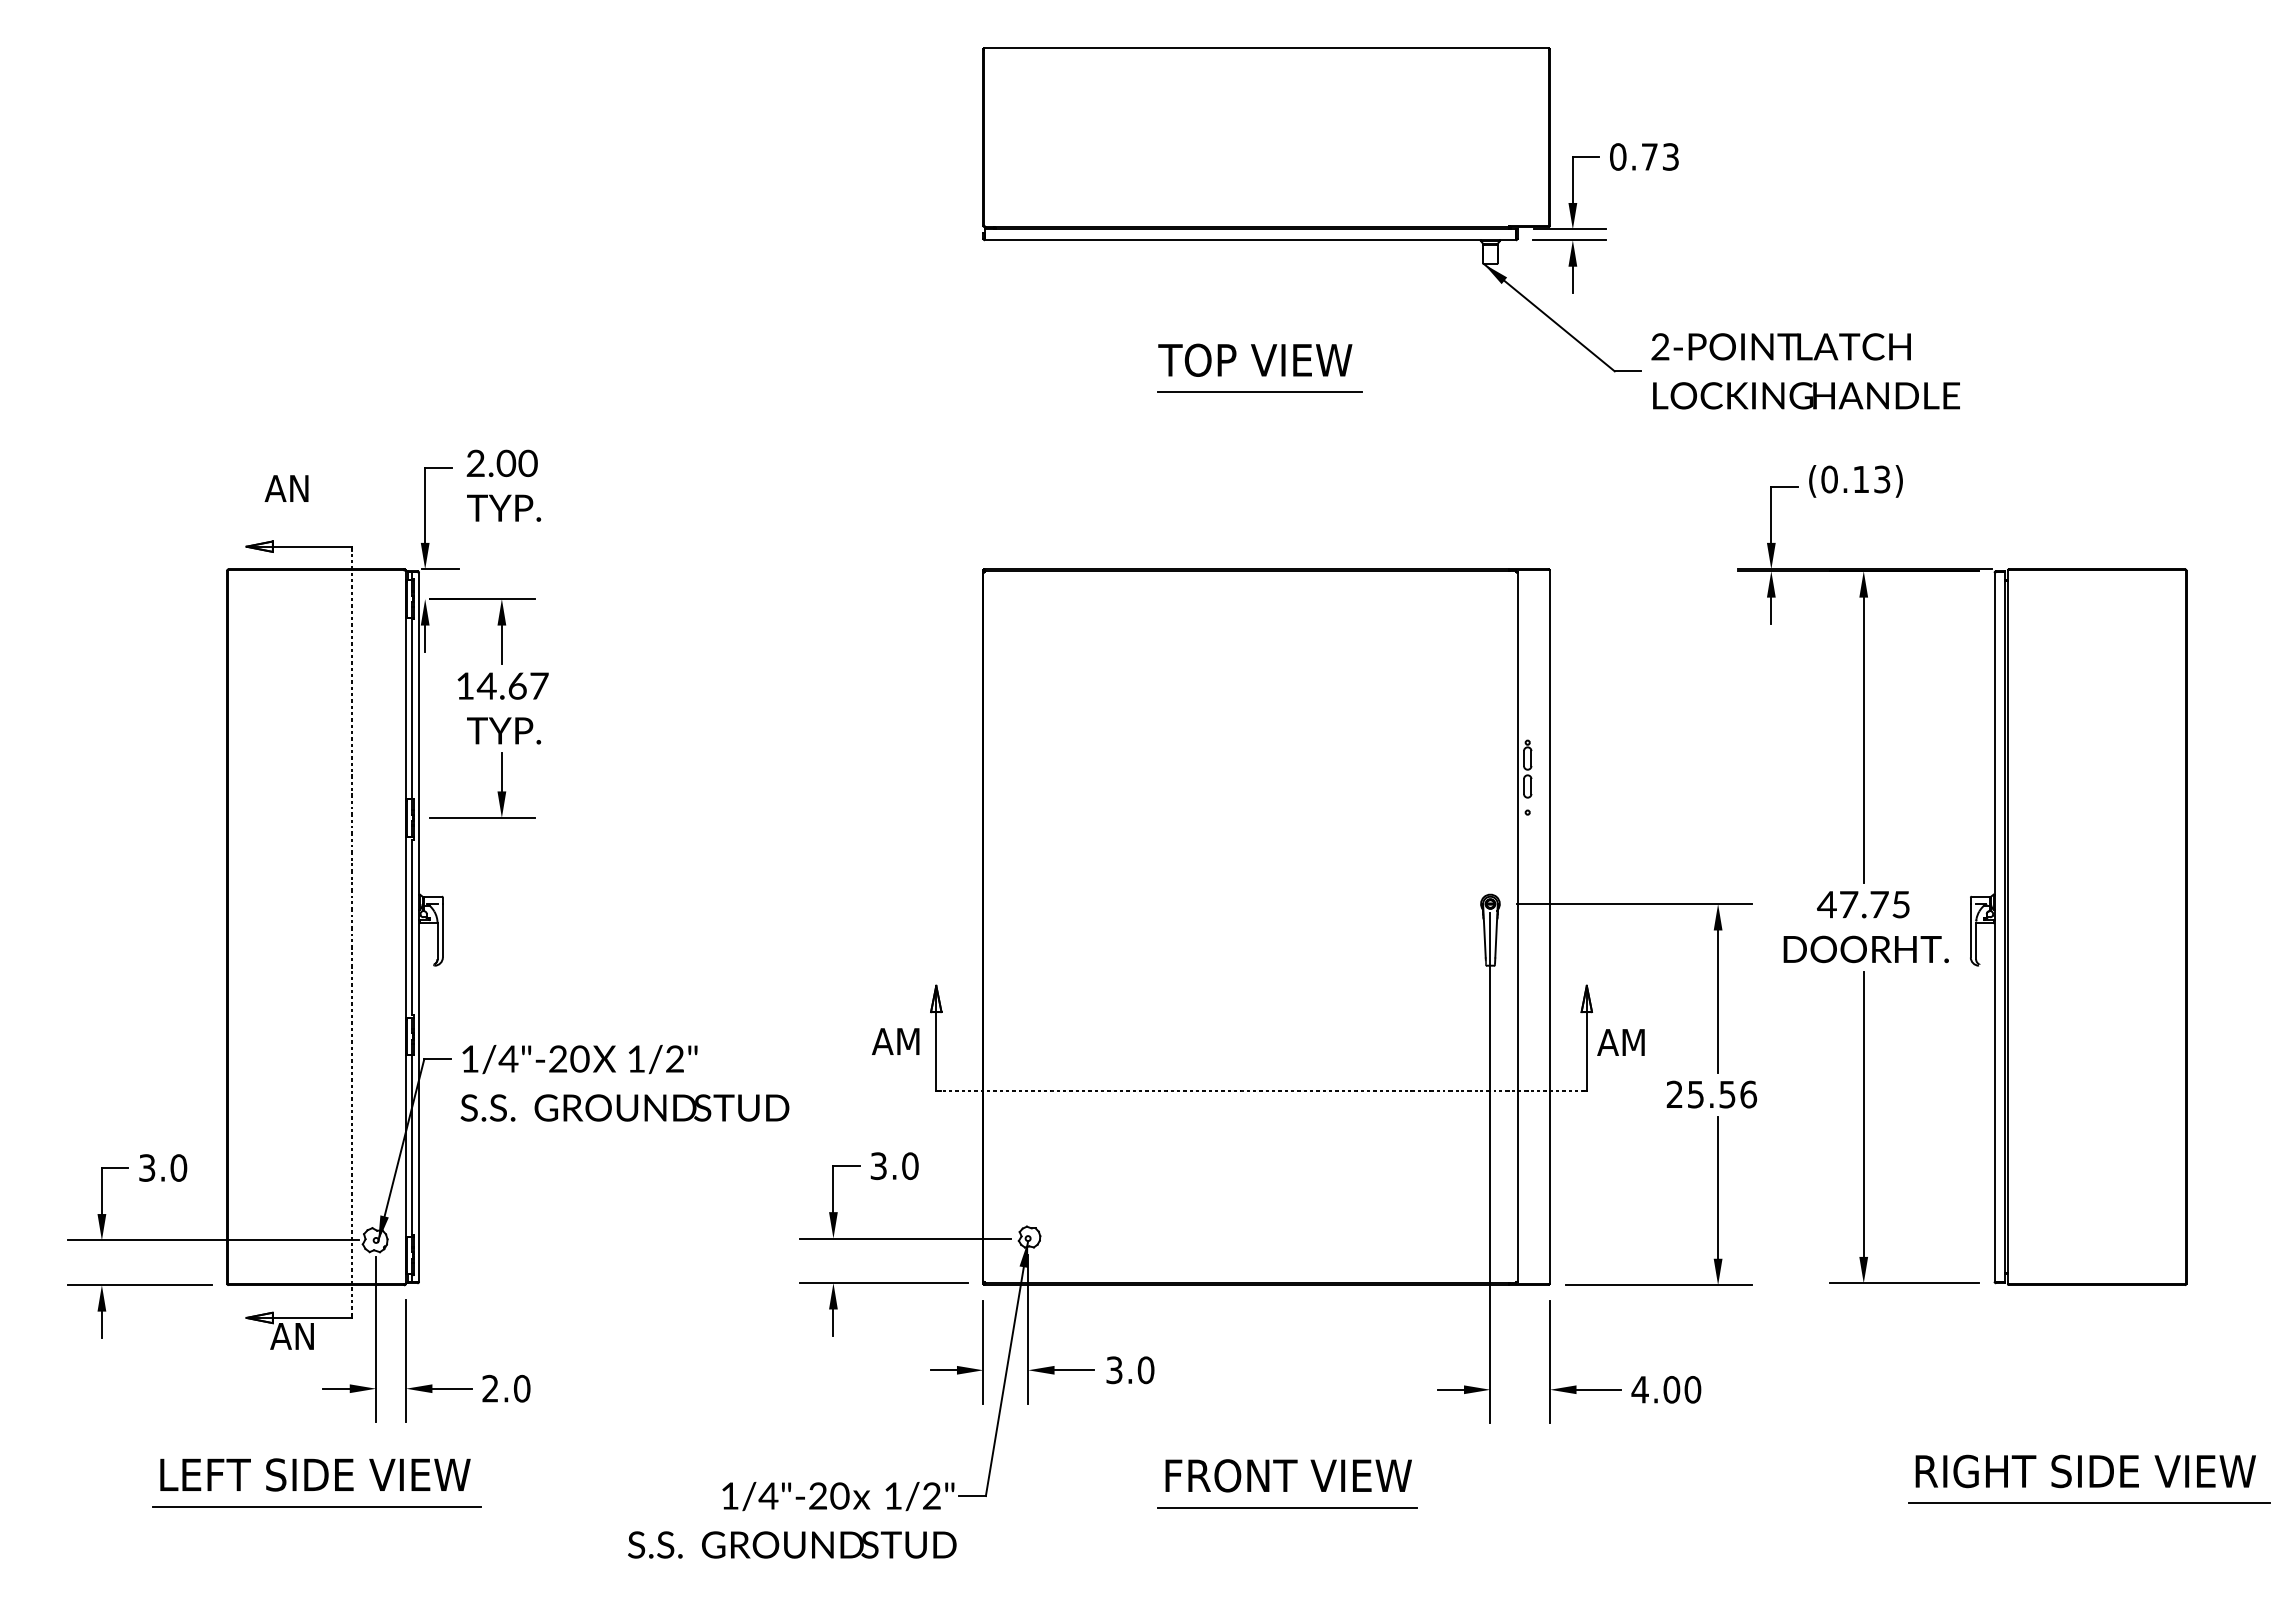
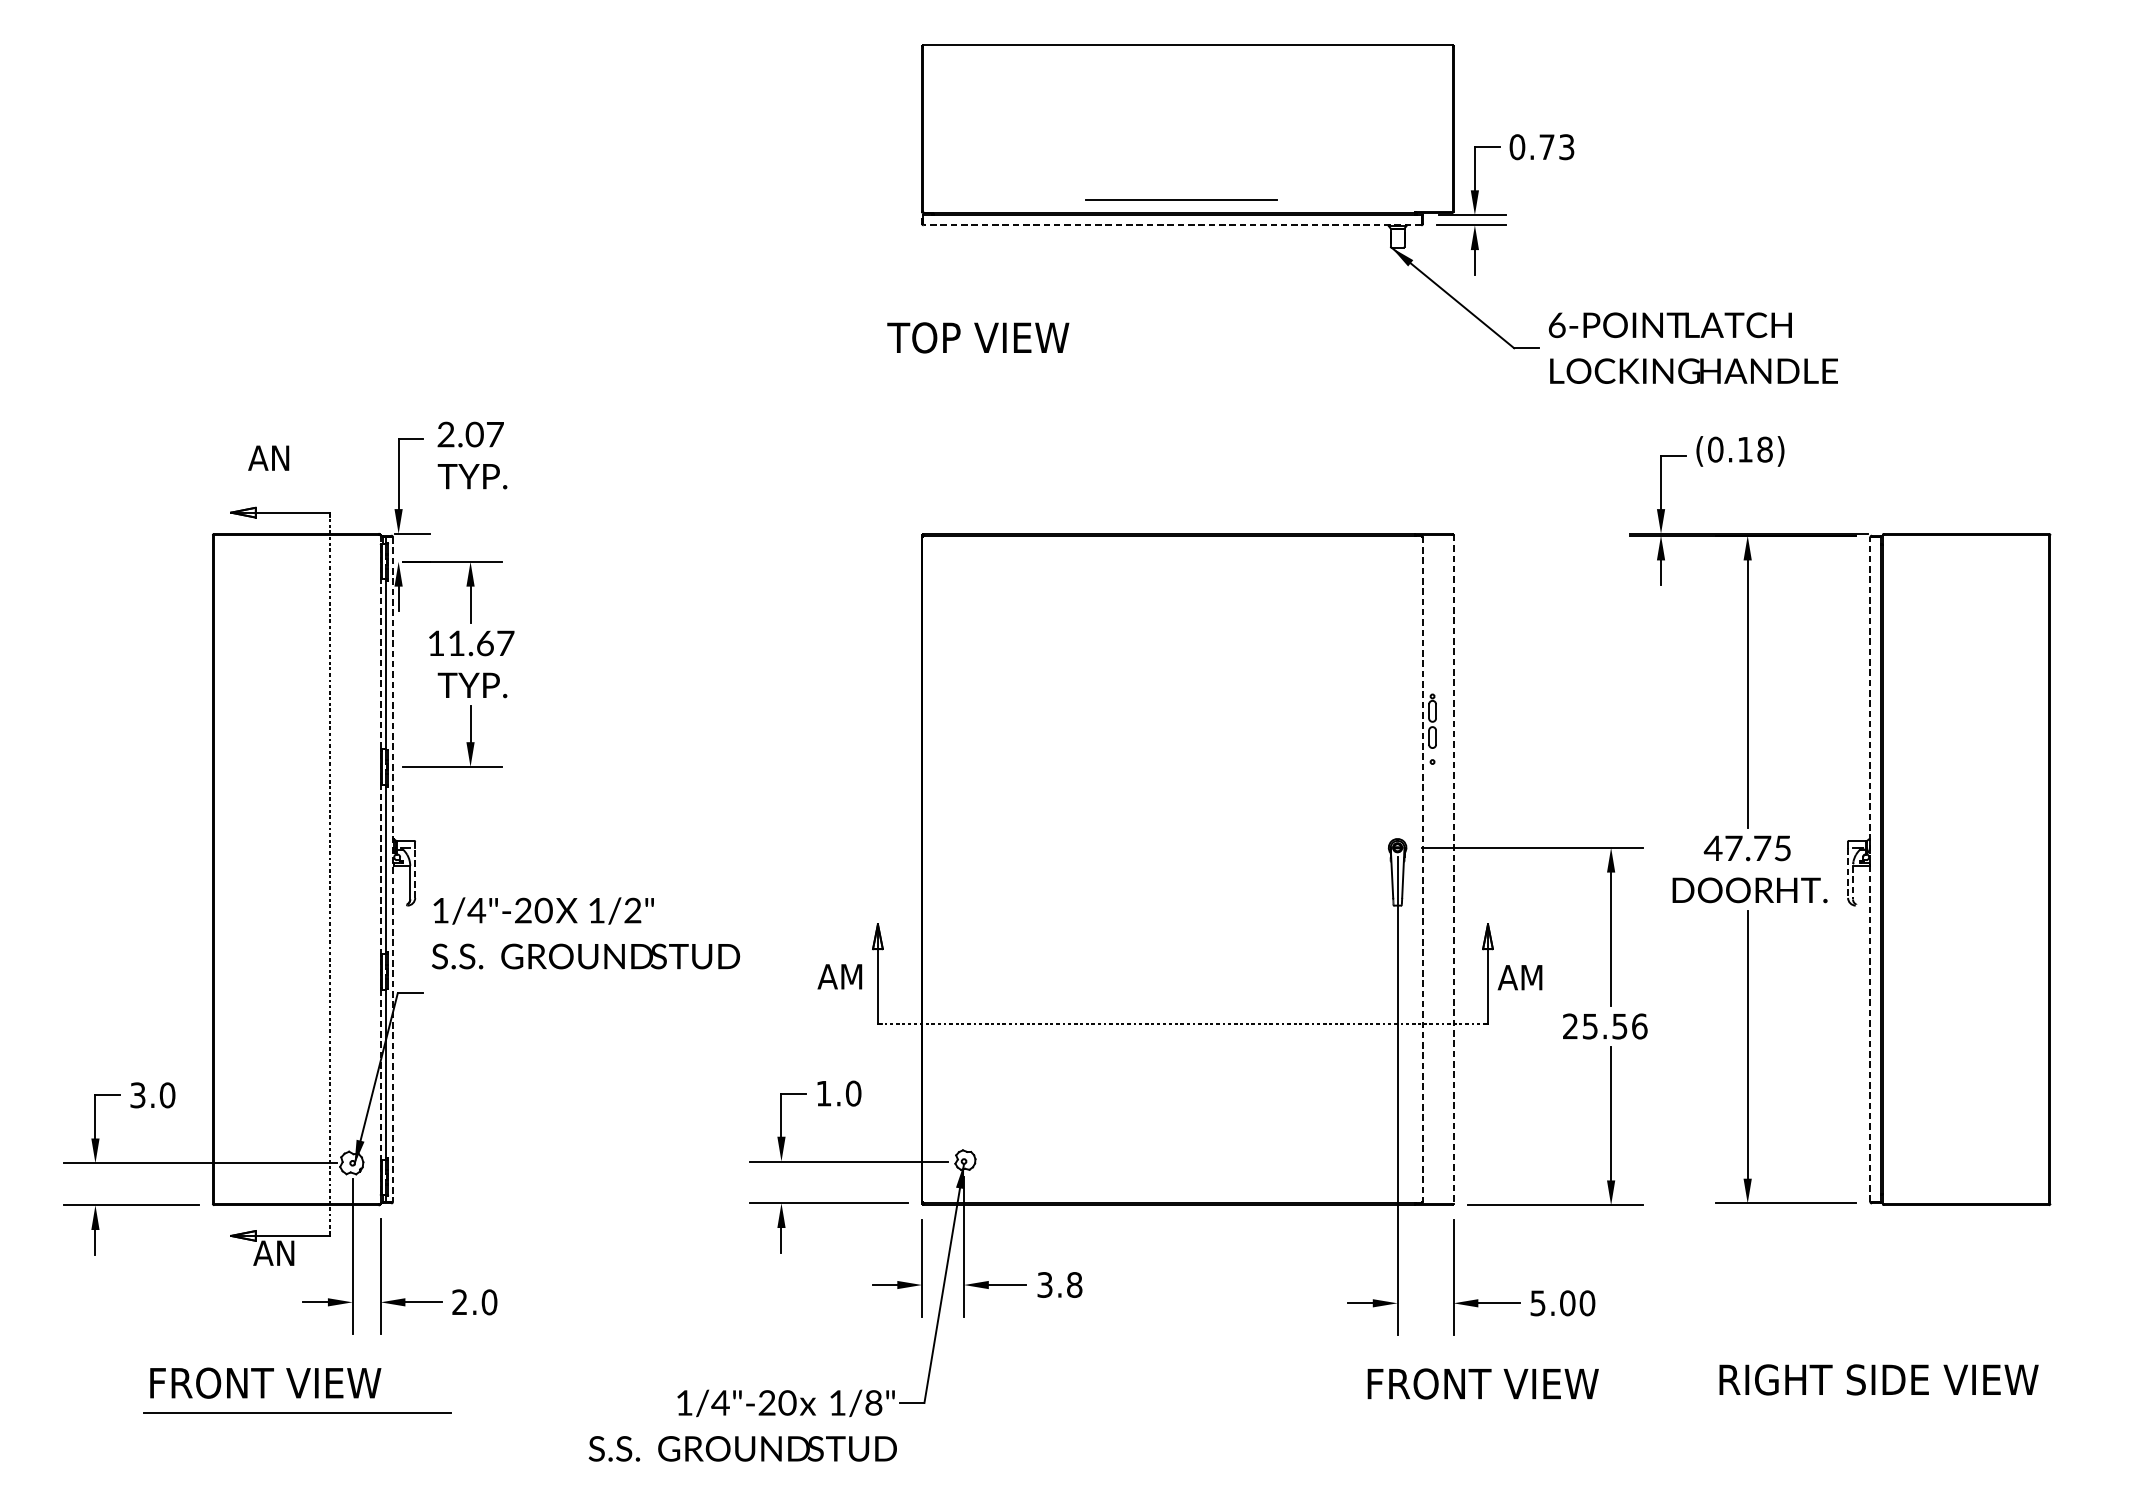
line: (1249, 240) -> (1171, 225), solid -> dashed
text: (1660, 346) -> (1557, 324), 2-POINT -> 6-POINT
text: (1255, 359) -> (978, 337), moved
line: (1259, 391) -> (1181, 199), moved
text: (527, 463) -> (494, 434), 2.00 -> 2.07
text: (1882, 479) -> (1765, 449), (0.13) -> (0.18)
text: (486, 685) -> (456, 642), 14.67 -> 11.67
line: (1994, 926) -> (1870, 868), solid -> dashed
line: (406, 927) -> (381, 869), solid -> dashed
line: (419, 927) -> (393, 869), solid -> dashed
line: (1517, 927) -> (1422, 869), solid -> dashed
line: (1550, 927) -> (1453, 869), solid -> dashed
line: (442, 930) -> (414, 872), solid -> dashed
line: (1970, 930) -> (1847, 872), solid -> dashed
line: (1976, 941) -> (1853, 882), solid -> dashed
text: (624, 1083) -> (585, 933), moved
text: (878, 1166) -> (823, 1093), 3.0 -> 1.0
text: (1145, 1369) -> (1074, 1284), 3.0 -> 3.8
text: (1639, 1389) -> (1537, 1303), 4.00 -> 5.00
text: (2085, 1471) -> (1878, 1379), moved
text: (317, 1474) -> (297, 1382), LEFT SIDE VIEW -> FRONT VIEW
text: (1288, 1475) -> (1483, 1383), moved
text: (931, 1497) -> (873, 1404), 1/2" -> 1/8"
line: (2088, 1503) -> (1958, 1409), removed
line: (1287, 1507) -> (1207, 1413), removed

